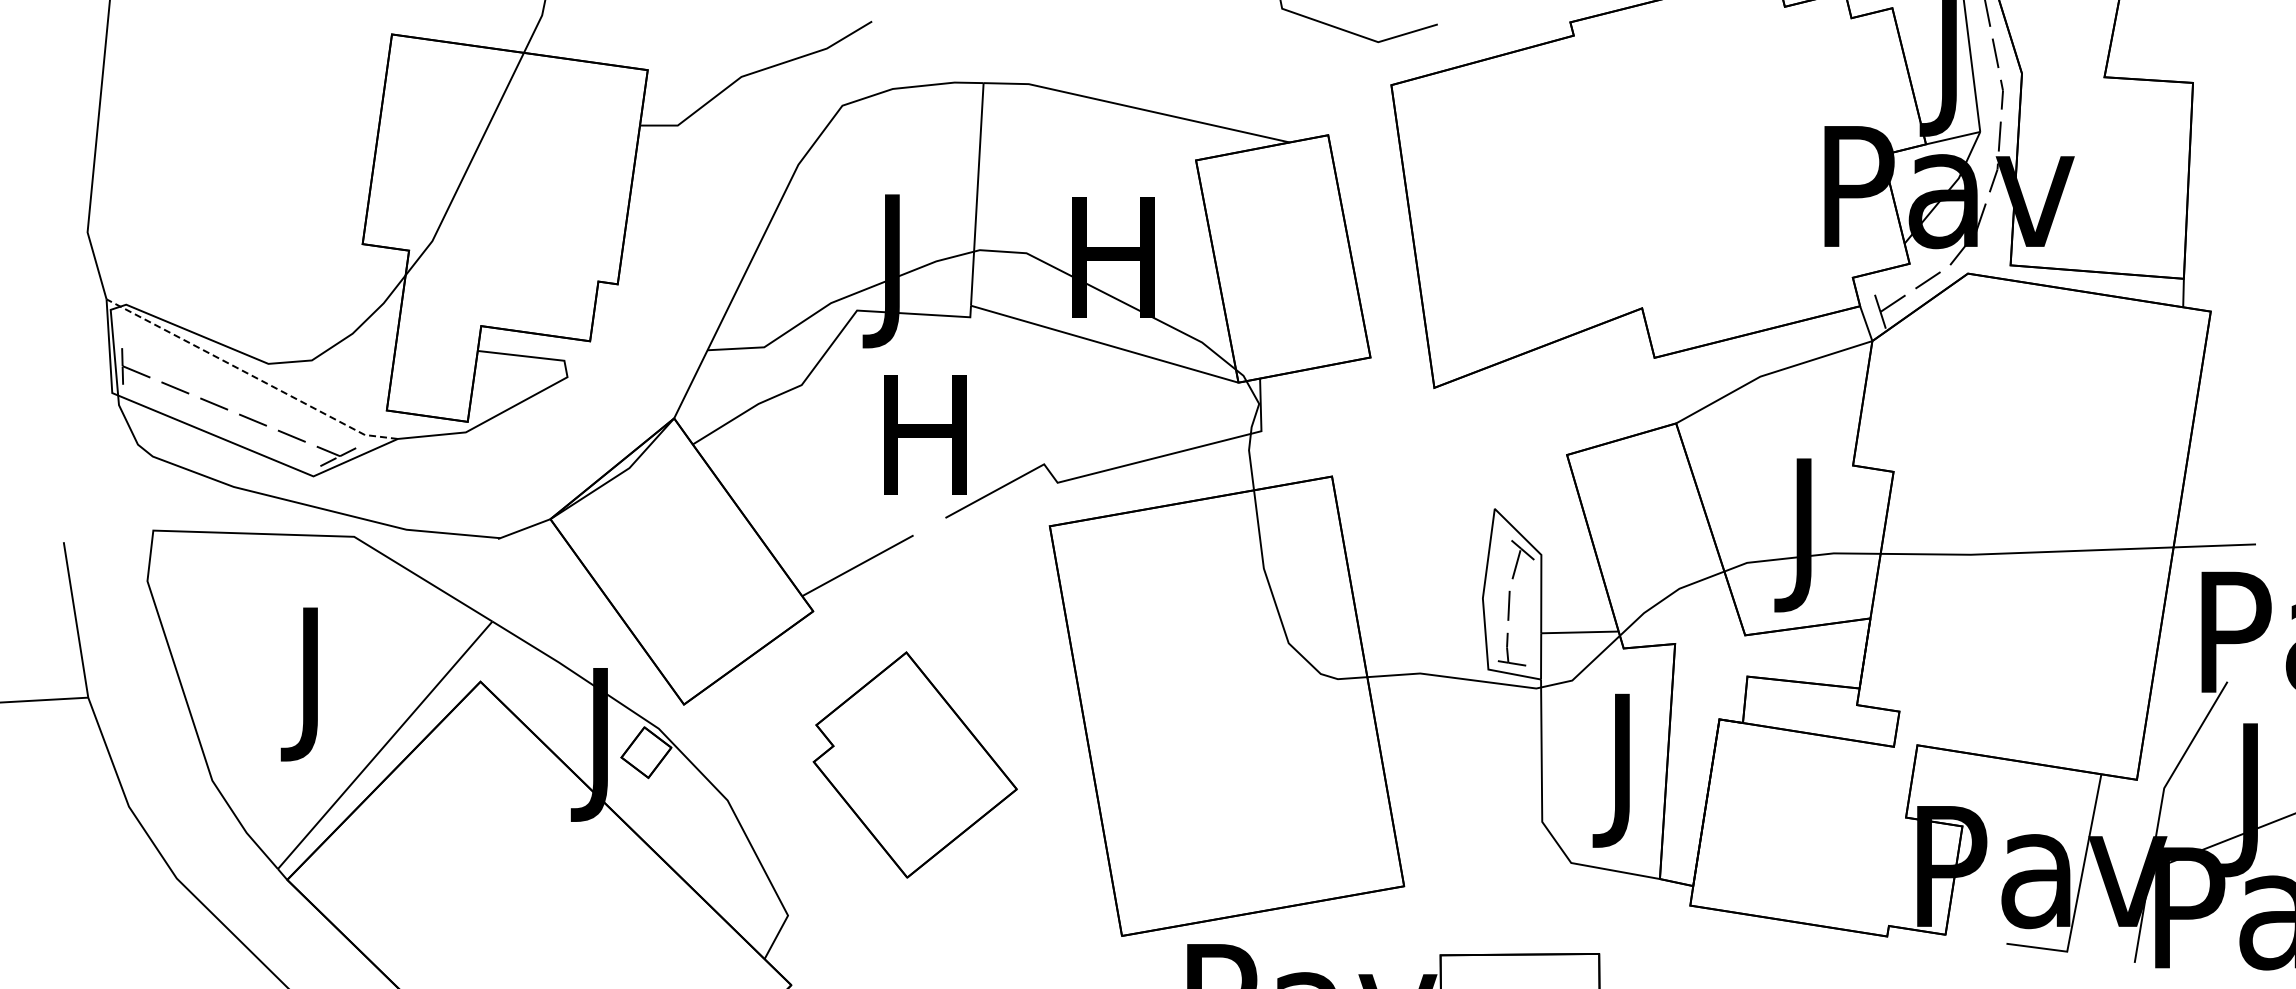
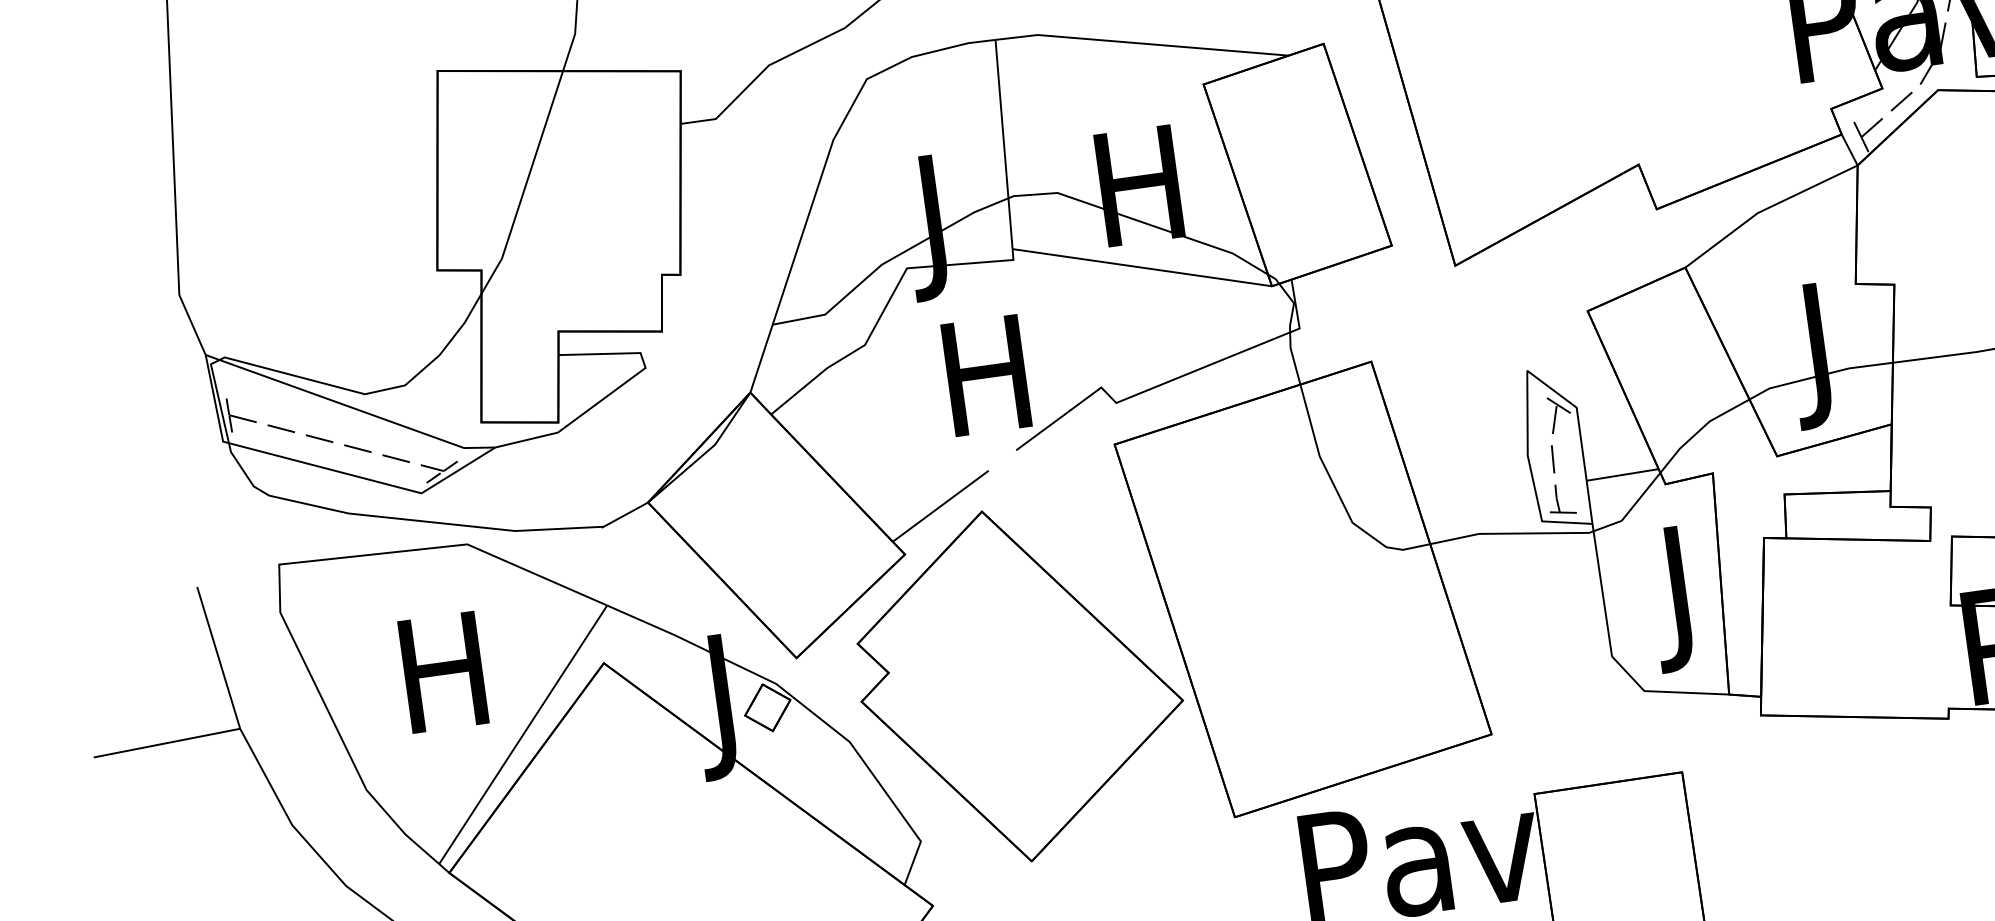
line: (250, 375) -> (349, 407), dashed -> solid
text: (310, 684) -> (445, 687), J -> H
part: (915, 764) -> (1020, 684), size x1.67

